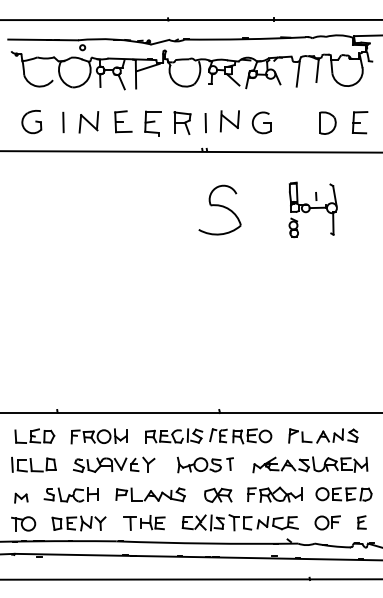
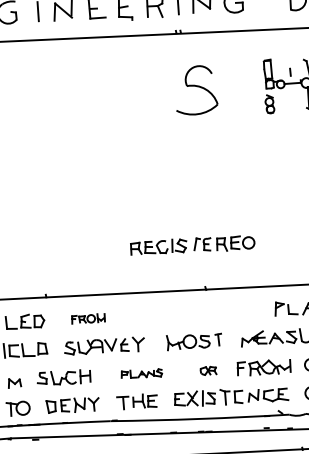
part: (98, 436) -> (87, 318), size x0.6
part: (208, 436) -> (192, 245), moved
part: (150, 494) -> (141, 373), size x0.6
part: (218, 494) -> (208, 370), size x0.6

